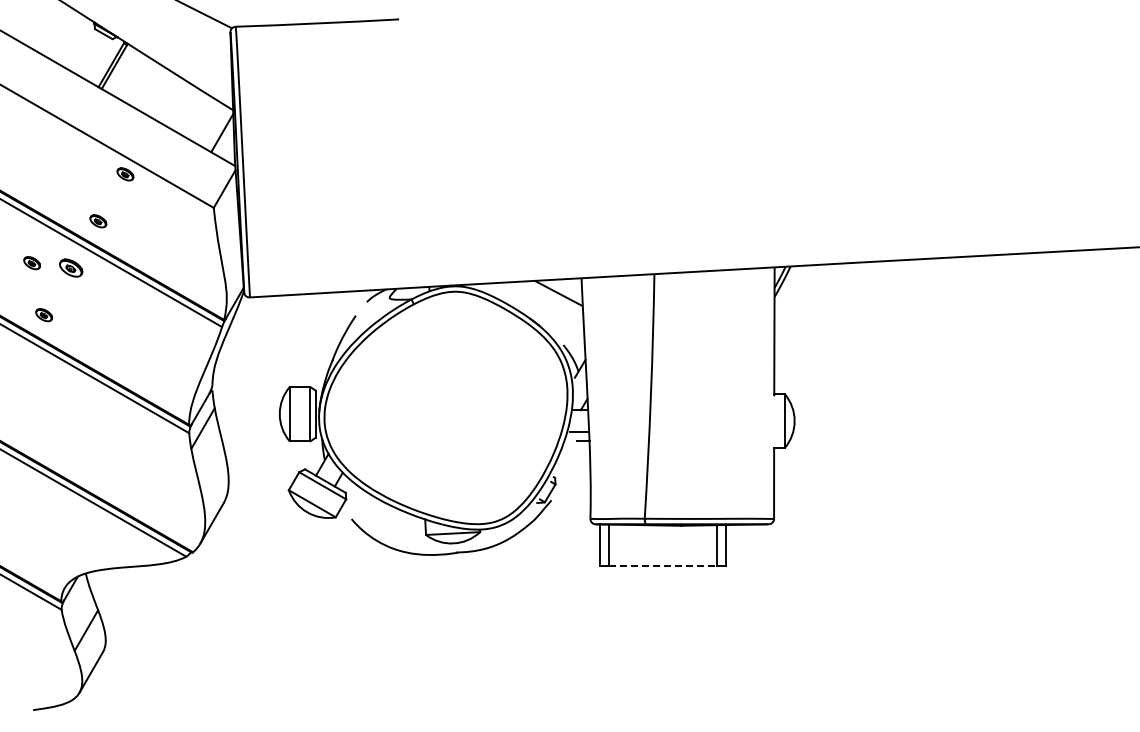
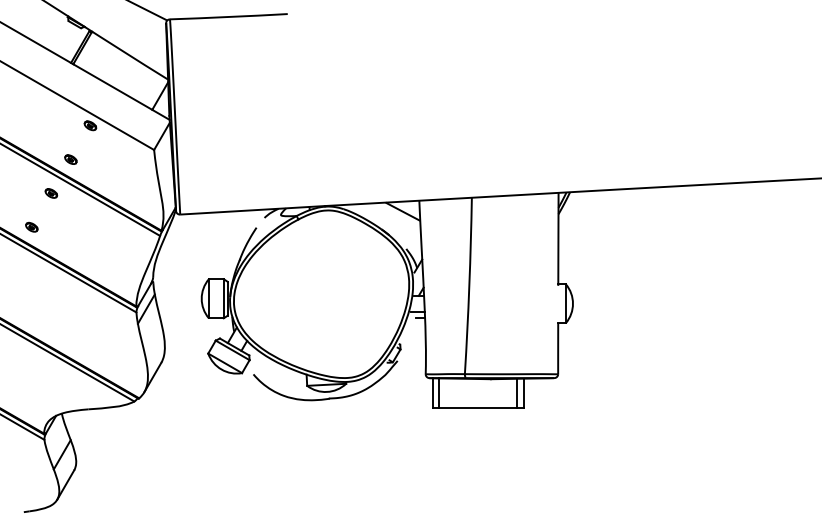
part: (32, 263) -> (23, 190), removed
part: (71, 268) -> (51, 193), size x0.71
line: (663, 566) -> (478, 408), dashed -> solid

